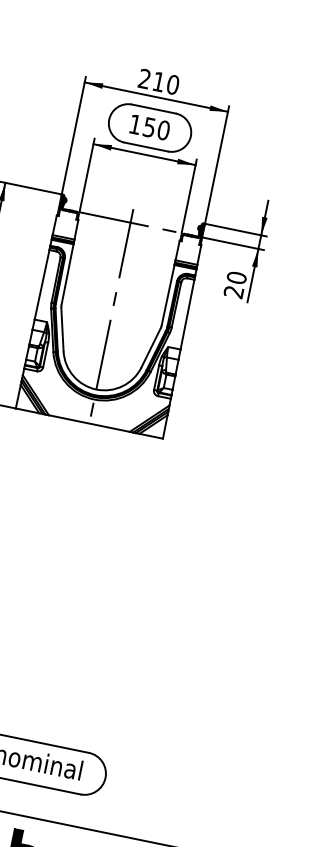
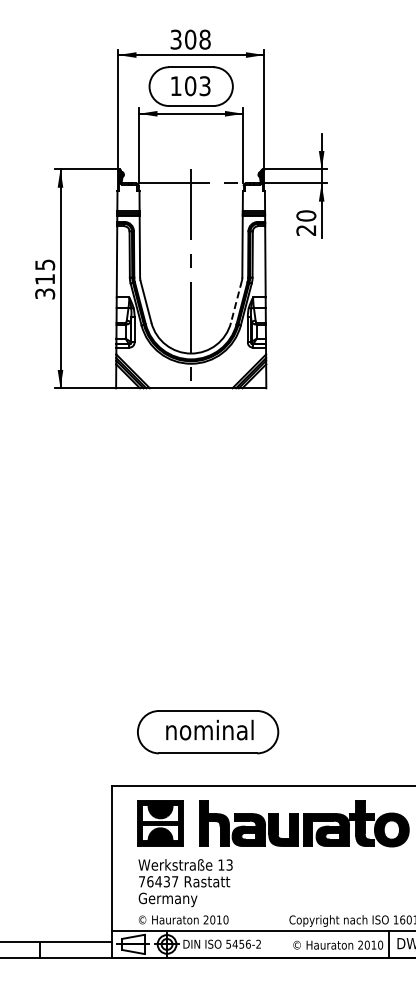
text: (158, 81) -> (190, 39), 210 -> 308
text: (156, 129) -> (197, 86), 150 -> 103
line: (151, 347) -> (236, 301), solid -> dashed

